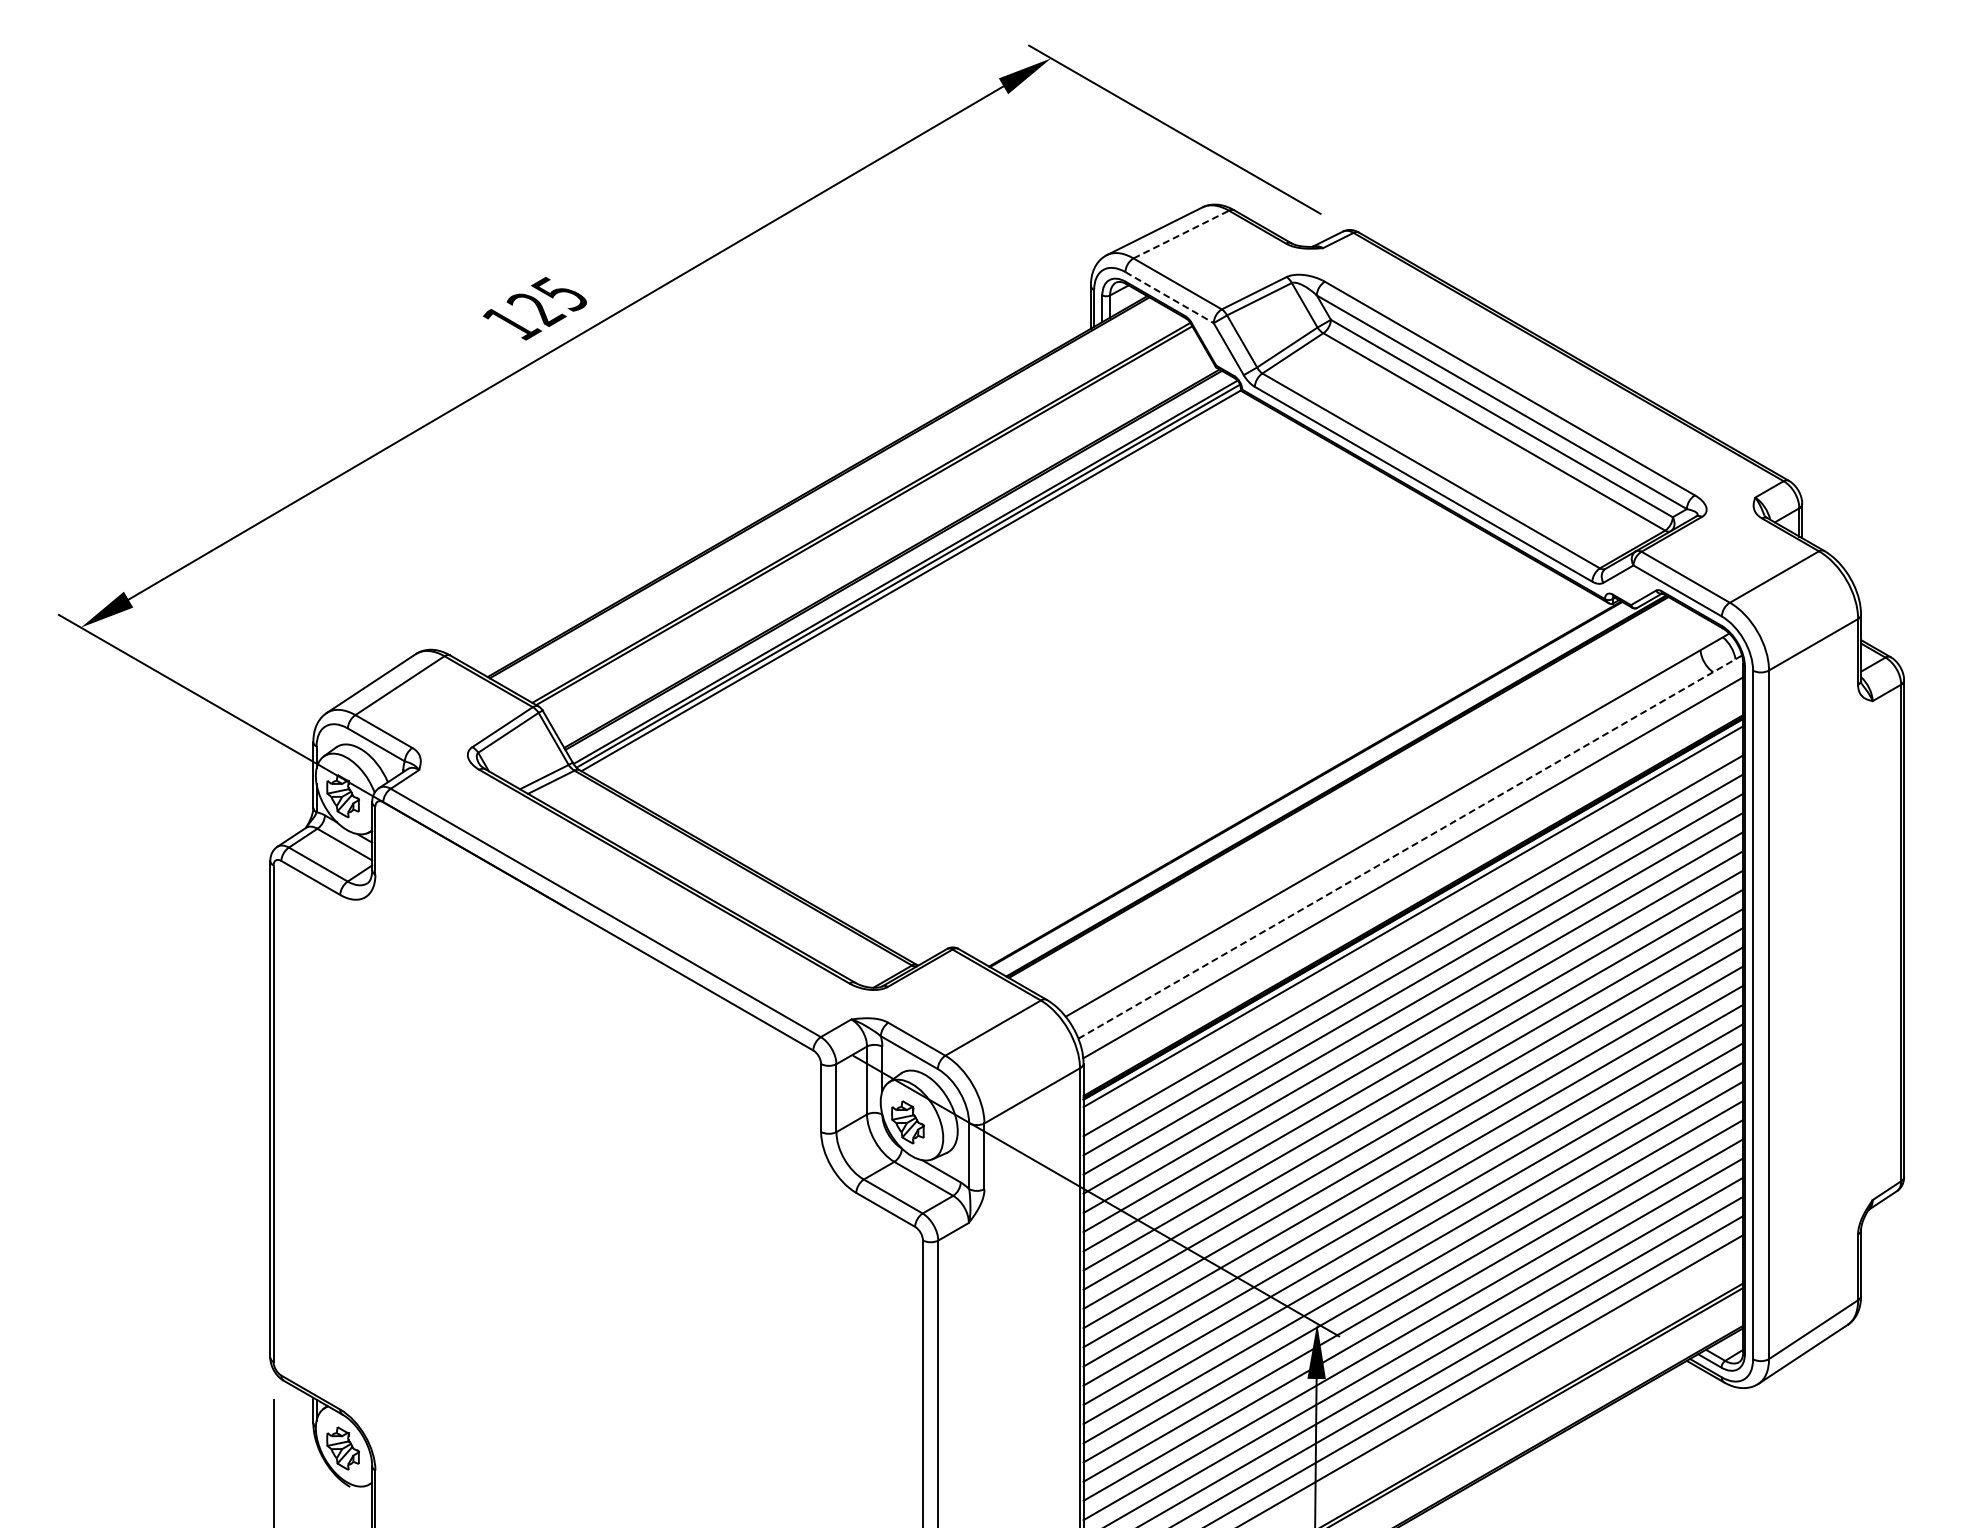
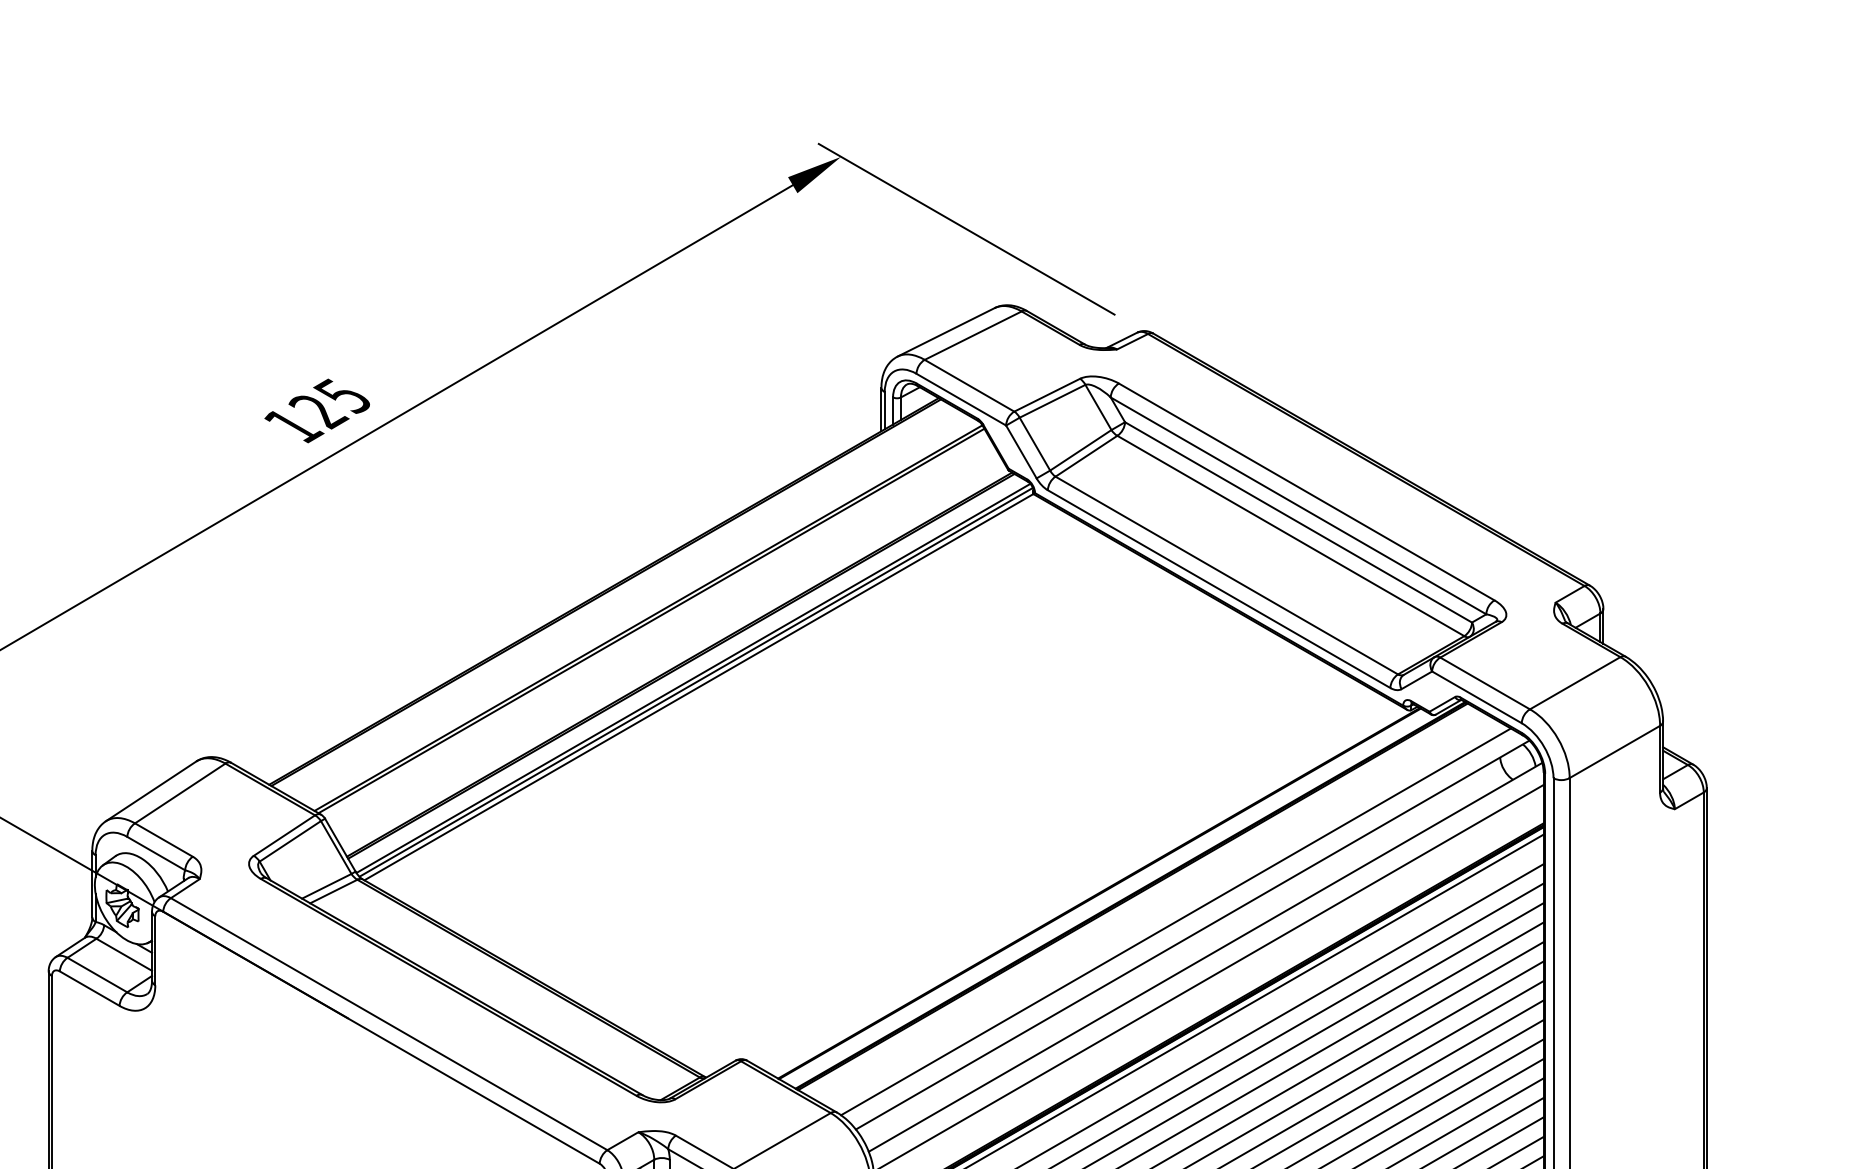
line: (1181, 234) -> (973, 335), dashed -> solid
line: (1169, 297) -> (961, 399), dashed -> solid
line: (1381, 811) -> (1176, 921), added
line: (1410, 846) -> (1205, 956), dashed -> solid

